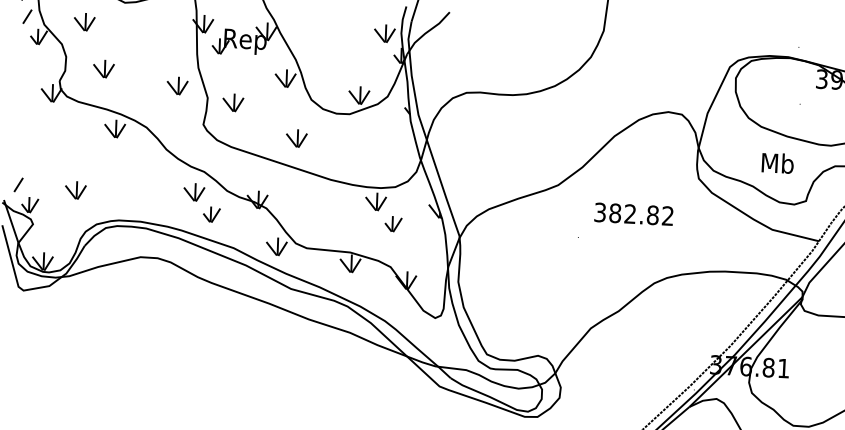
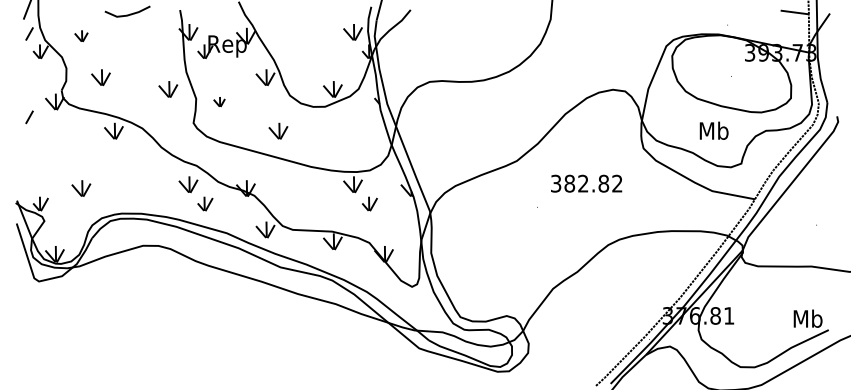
part: (84, 21) -> (81, 35), size x0.7
part: (233, 102) -> (219, 101), size x0.6
line: (18, 185) -> (29, 117), moved

